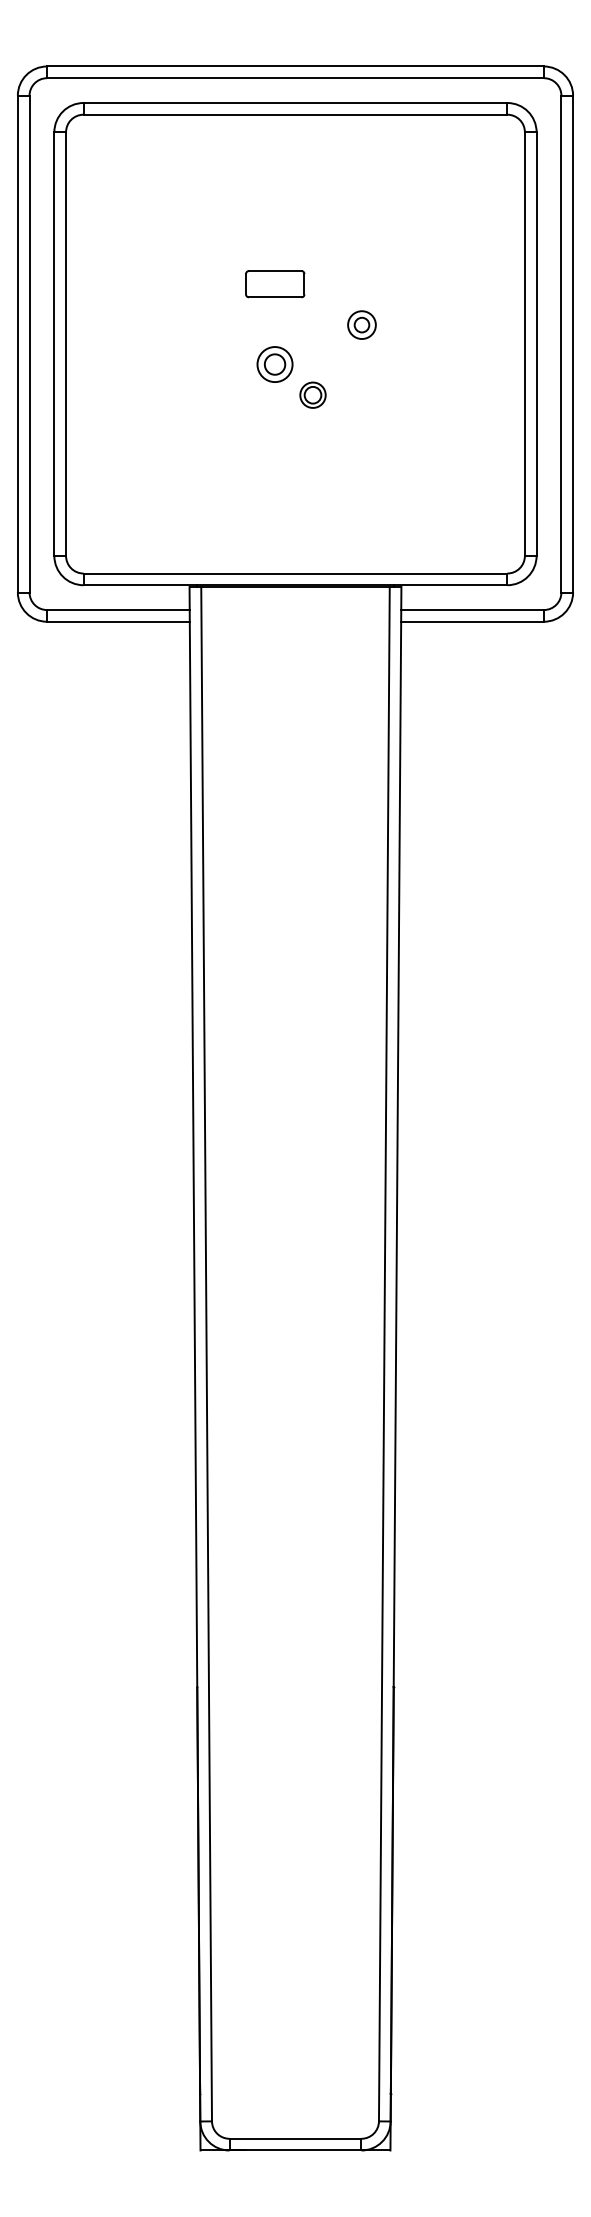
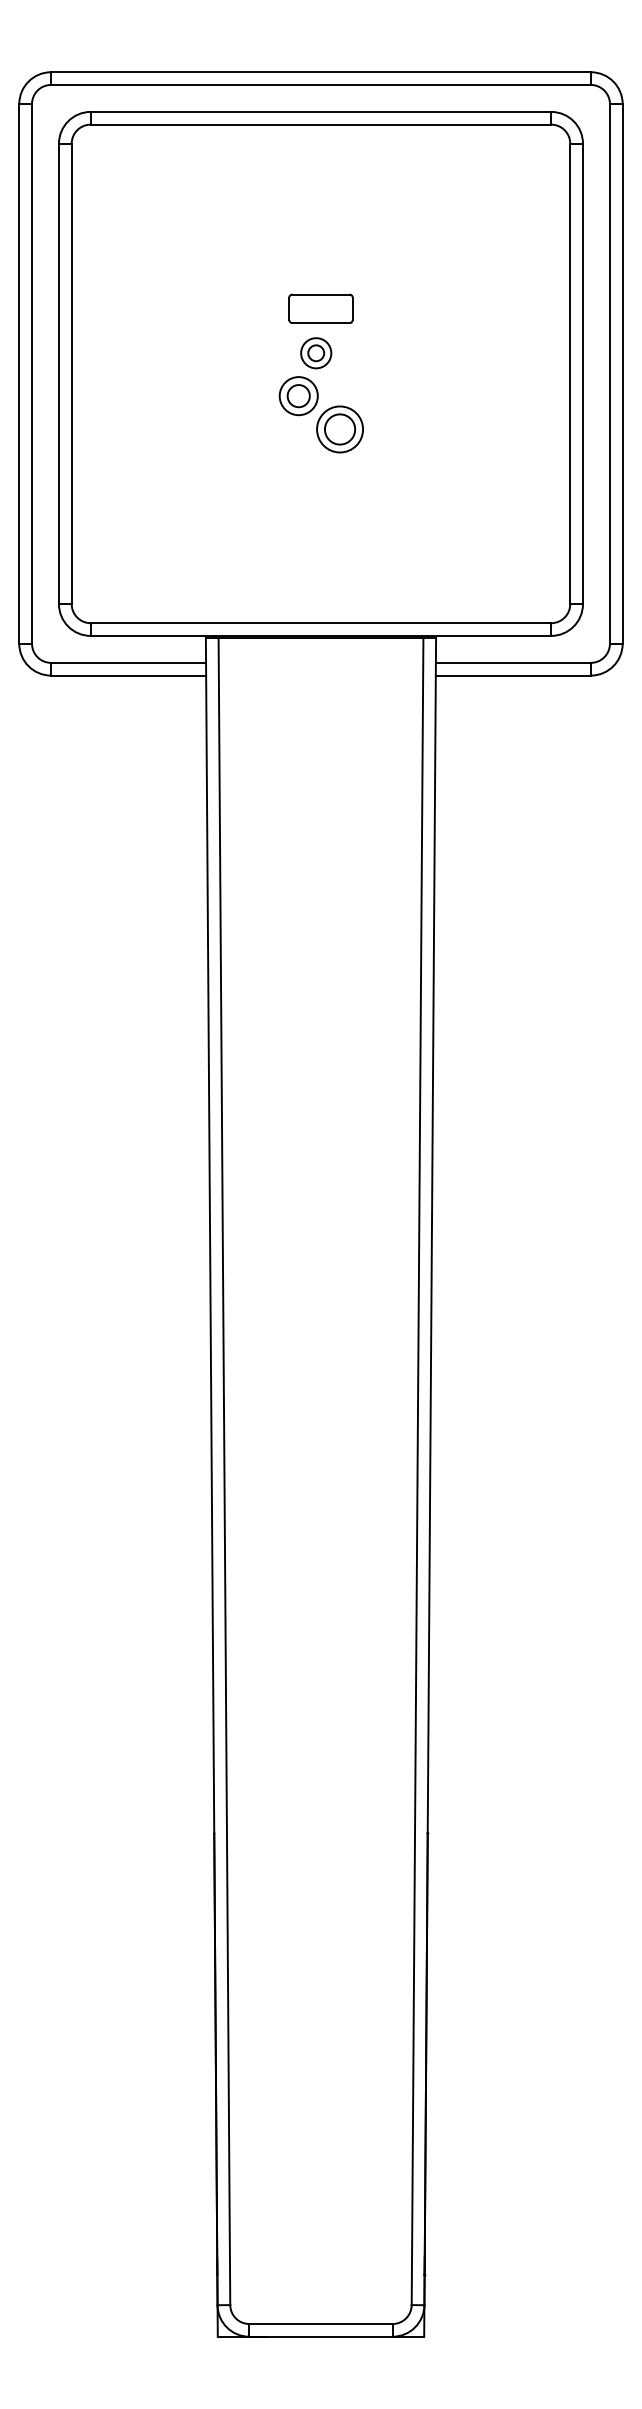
part: (274, 283) -> (320, 308), moved
part: (362, 325) -> (316, 353), moved
part: (312, 395) -> (339, 429), size x1.67

